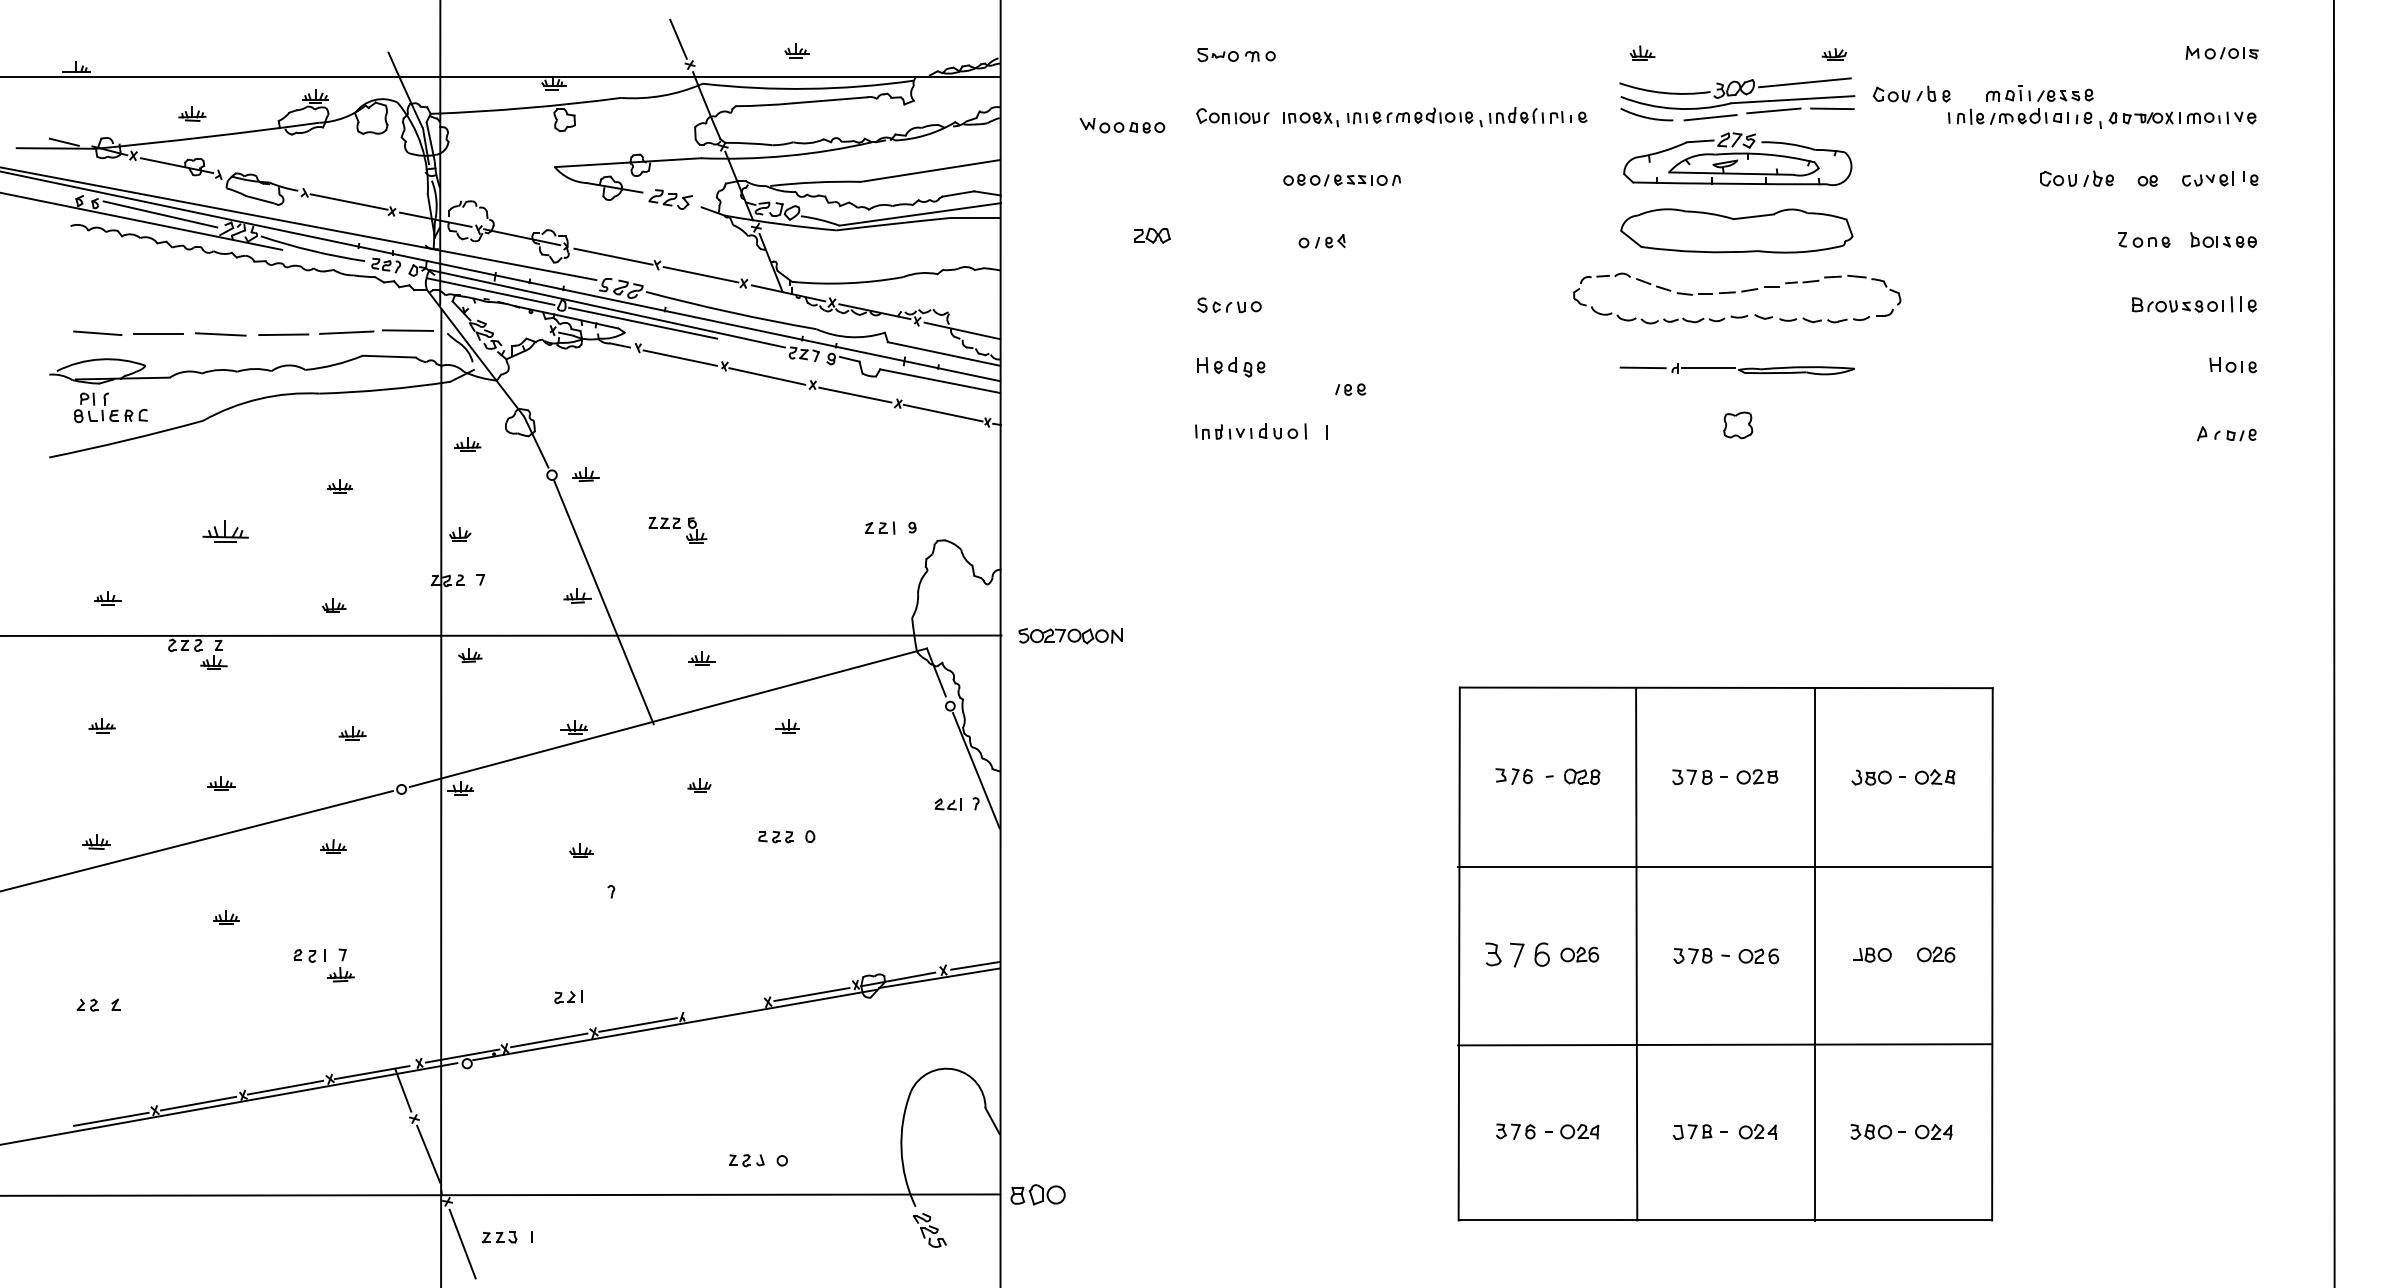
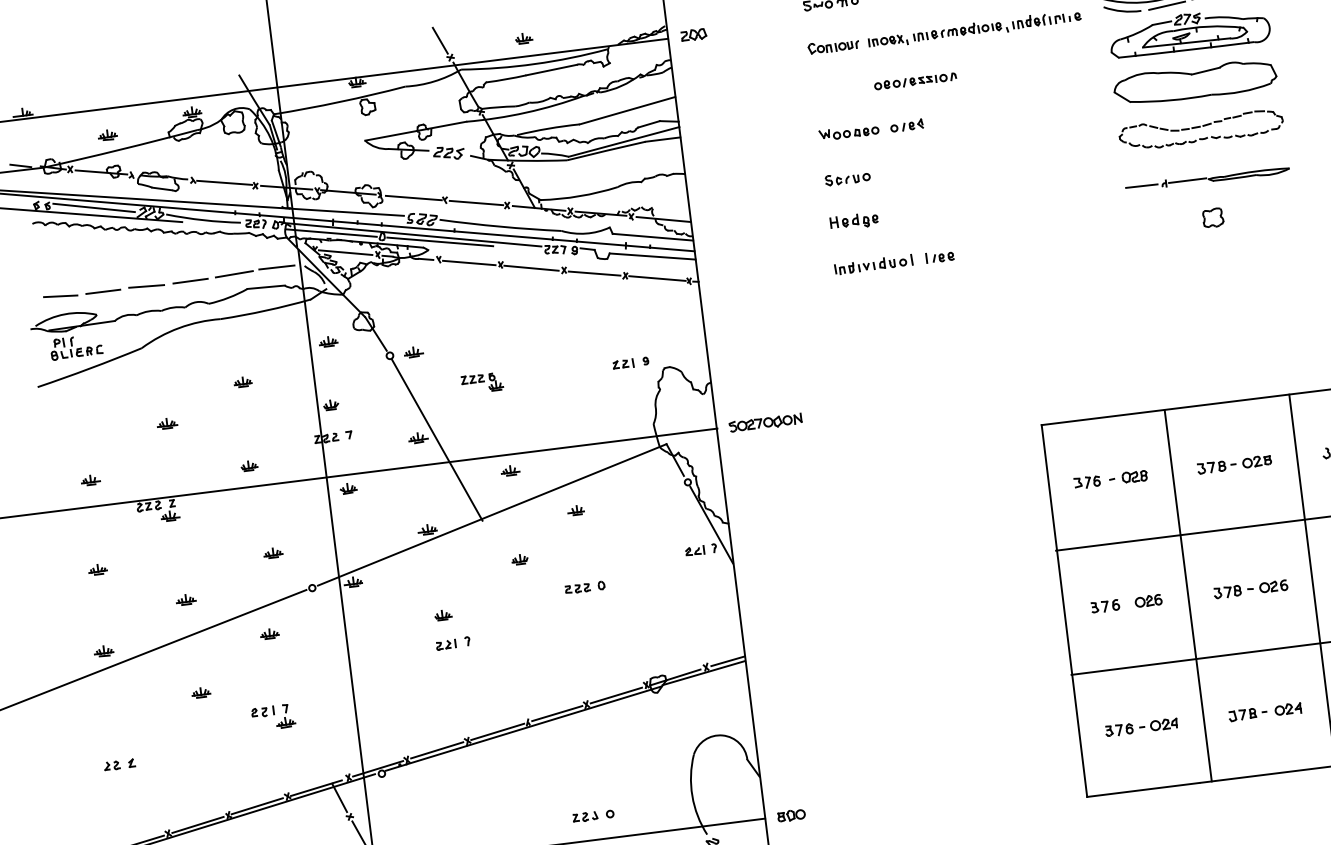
part: (1122, 125) -> (849, 132), moved
part: (1152, 235) -> (693, 34), moved
part: (1736, 298) -> (1200, 129), size x0.71
line: (507, 321) -> (345, 252), added
part: (1350, 389) -> (943, 257), moved
part: (225, 531) -> (167, 423), size x0.62
part: (1517, 954) -> (1105, 606), size x0.62
part: (568, 997) -> (446, 645), moved
line: (724, 1009) -> (556, 713), added
part: (1037, 1194) -> (791, 815), size x0.71

